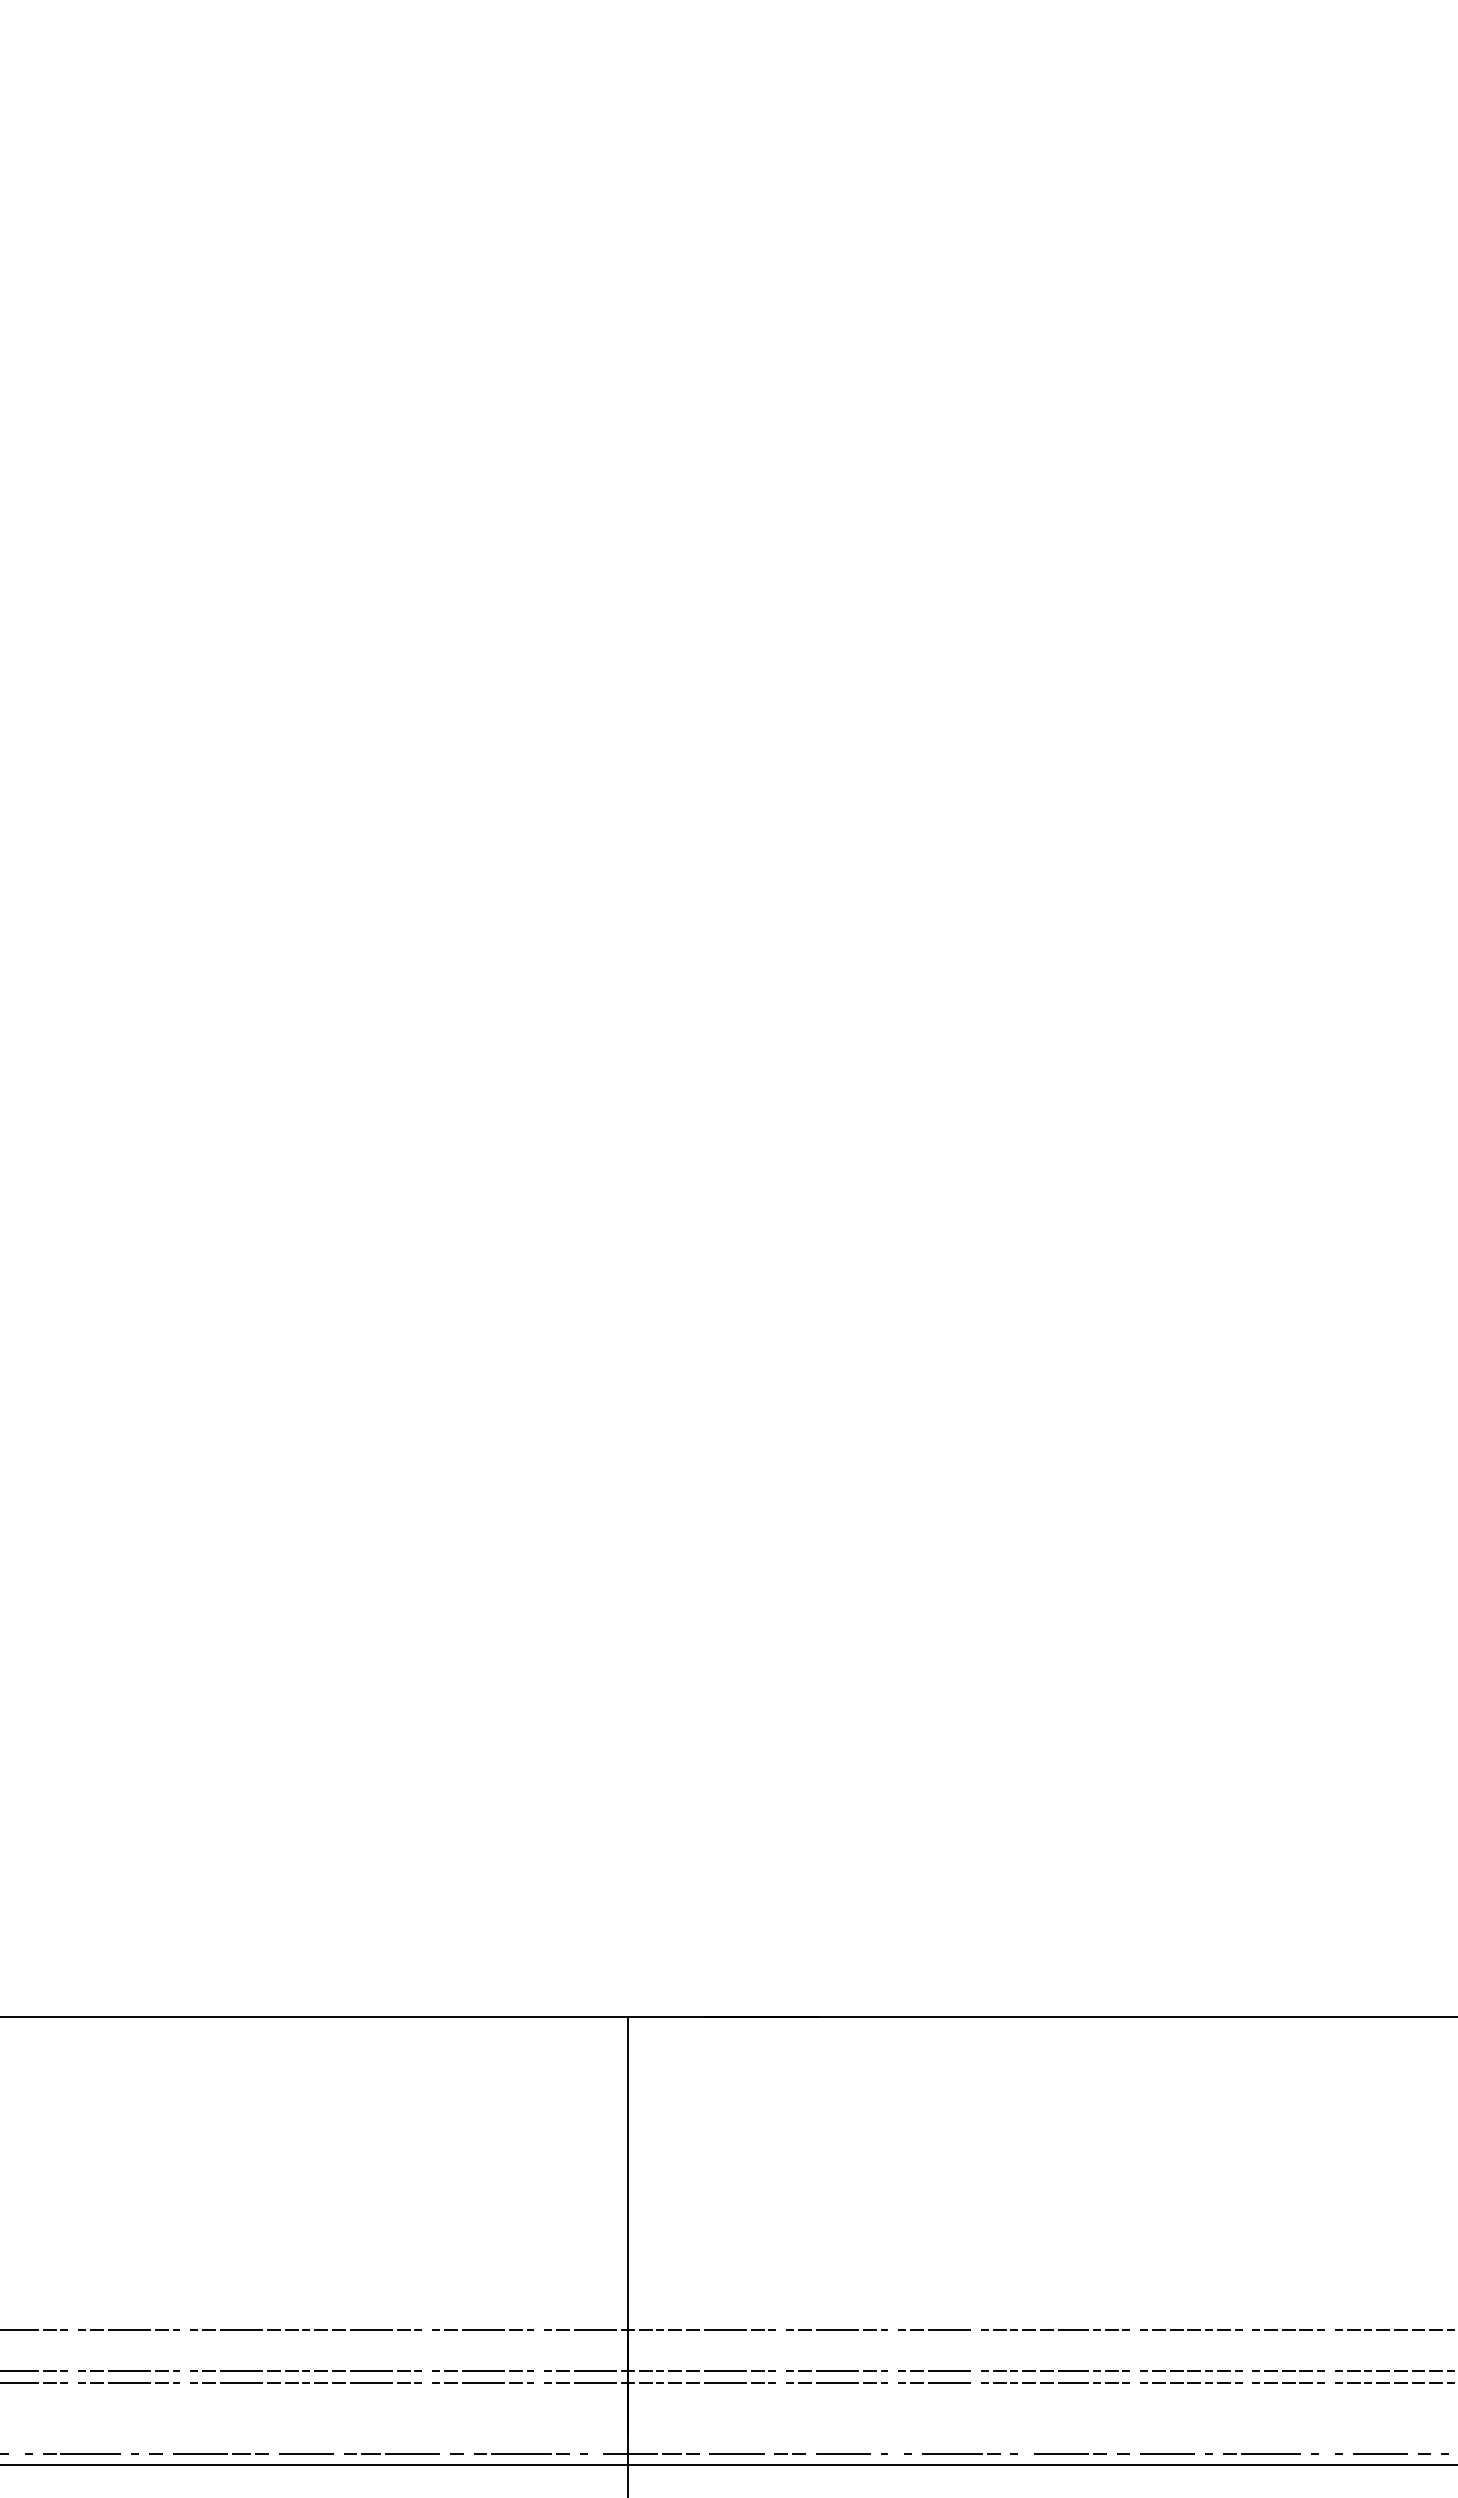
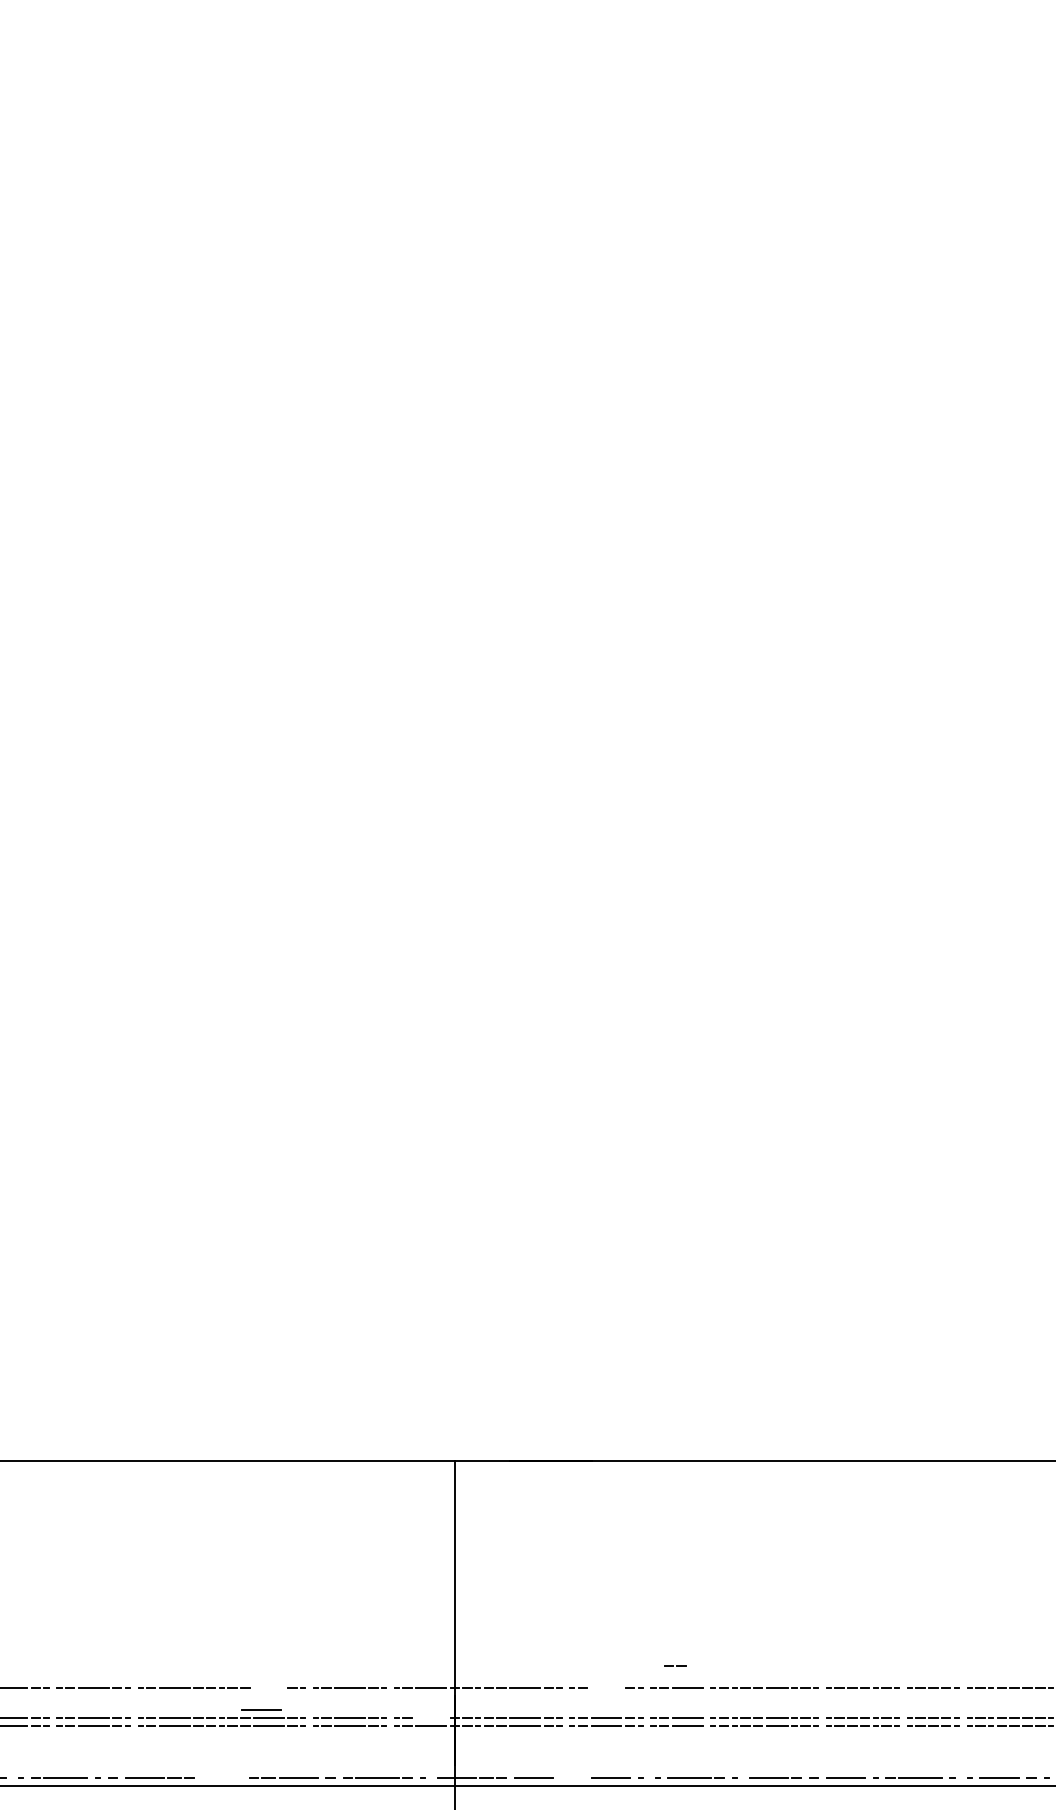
line: (370, 2329) -> (268, 1687), removed
line: (837, 2329) -> (606, 1687), removed
line: (595, 2371) -> (431, 1718), removed
line: (306, 2453) -> (261, 1709), moved
line: (787, 2453) -> (673, 1665), moved

